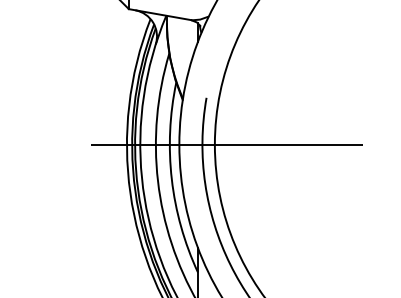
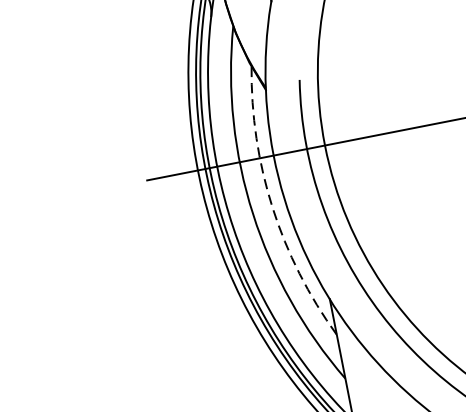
arc: (171, 179) -> (272, 207), solid -> dashed

